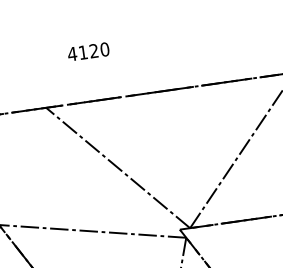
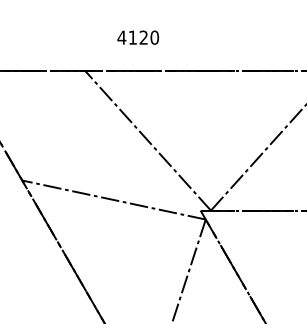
text: (88, 51) -> (138, 37), moved

